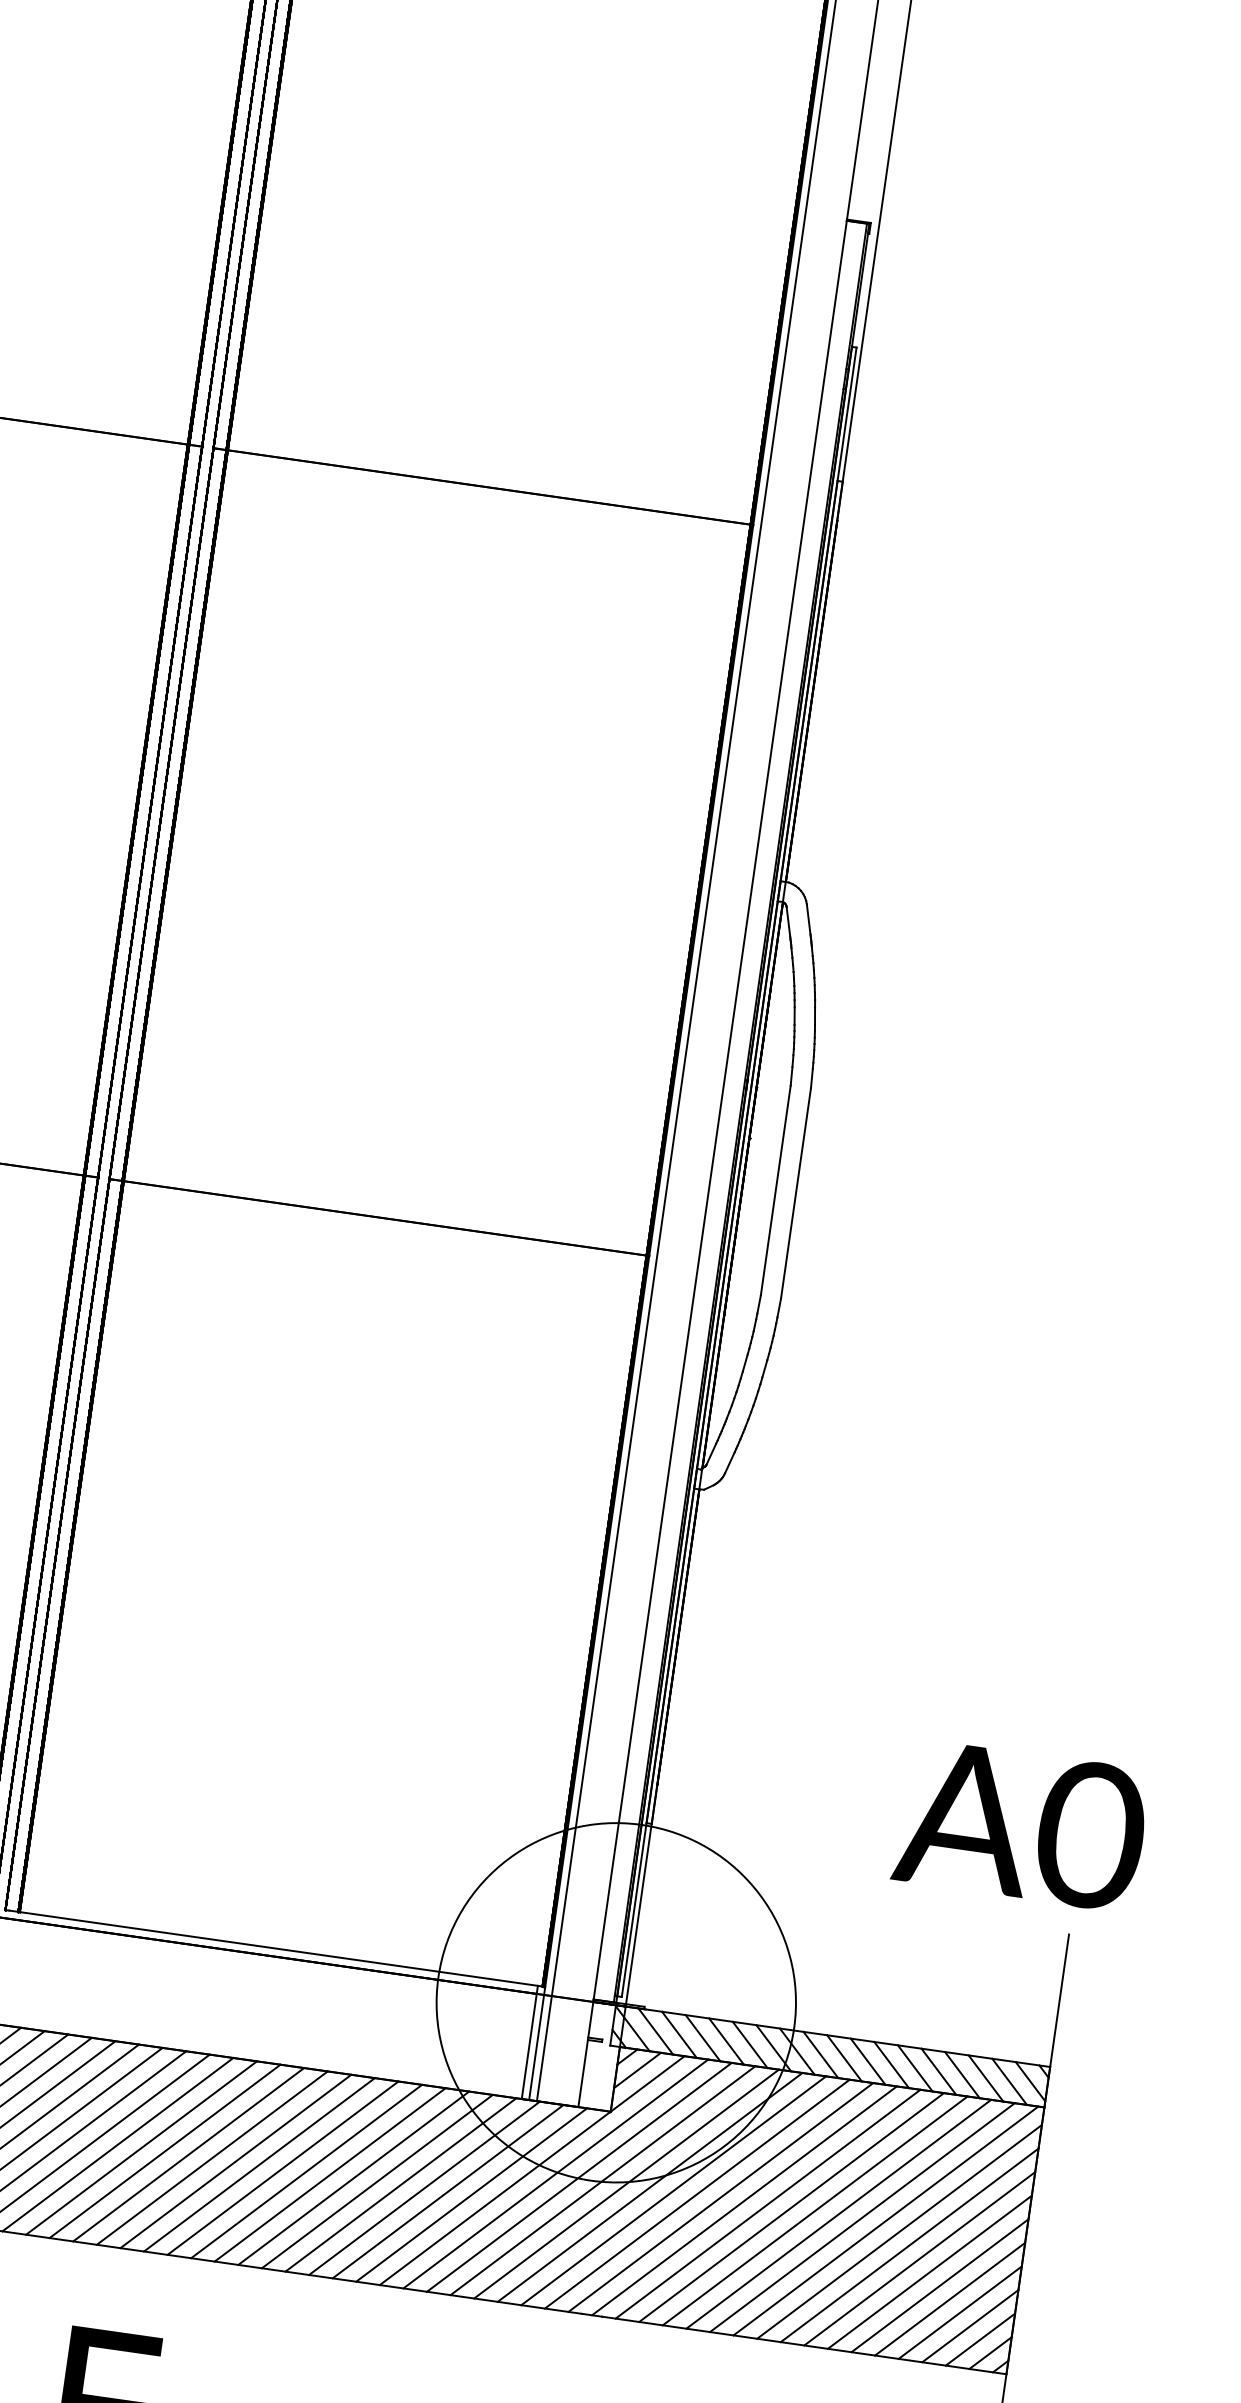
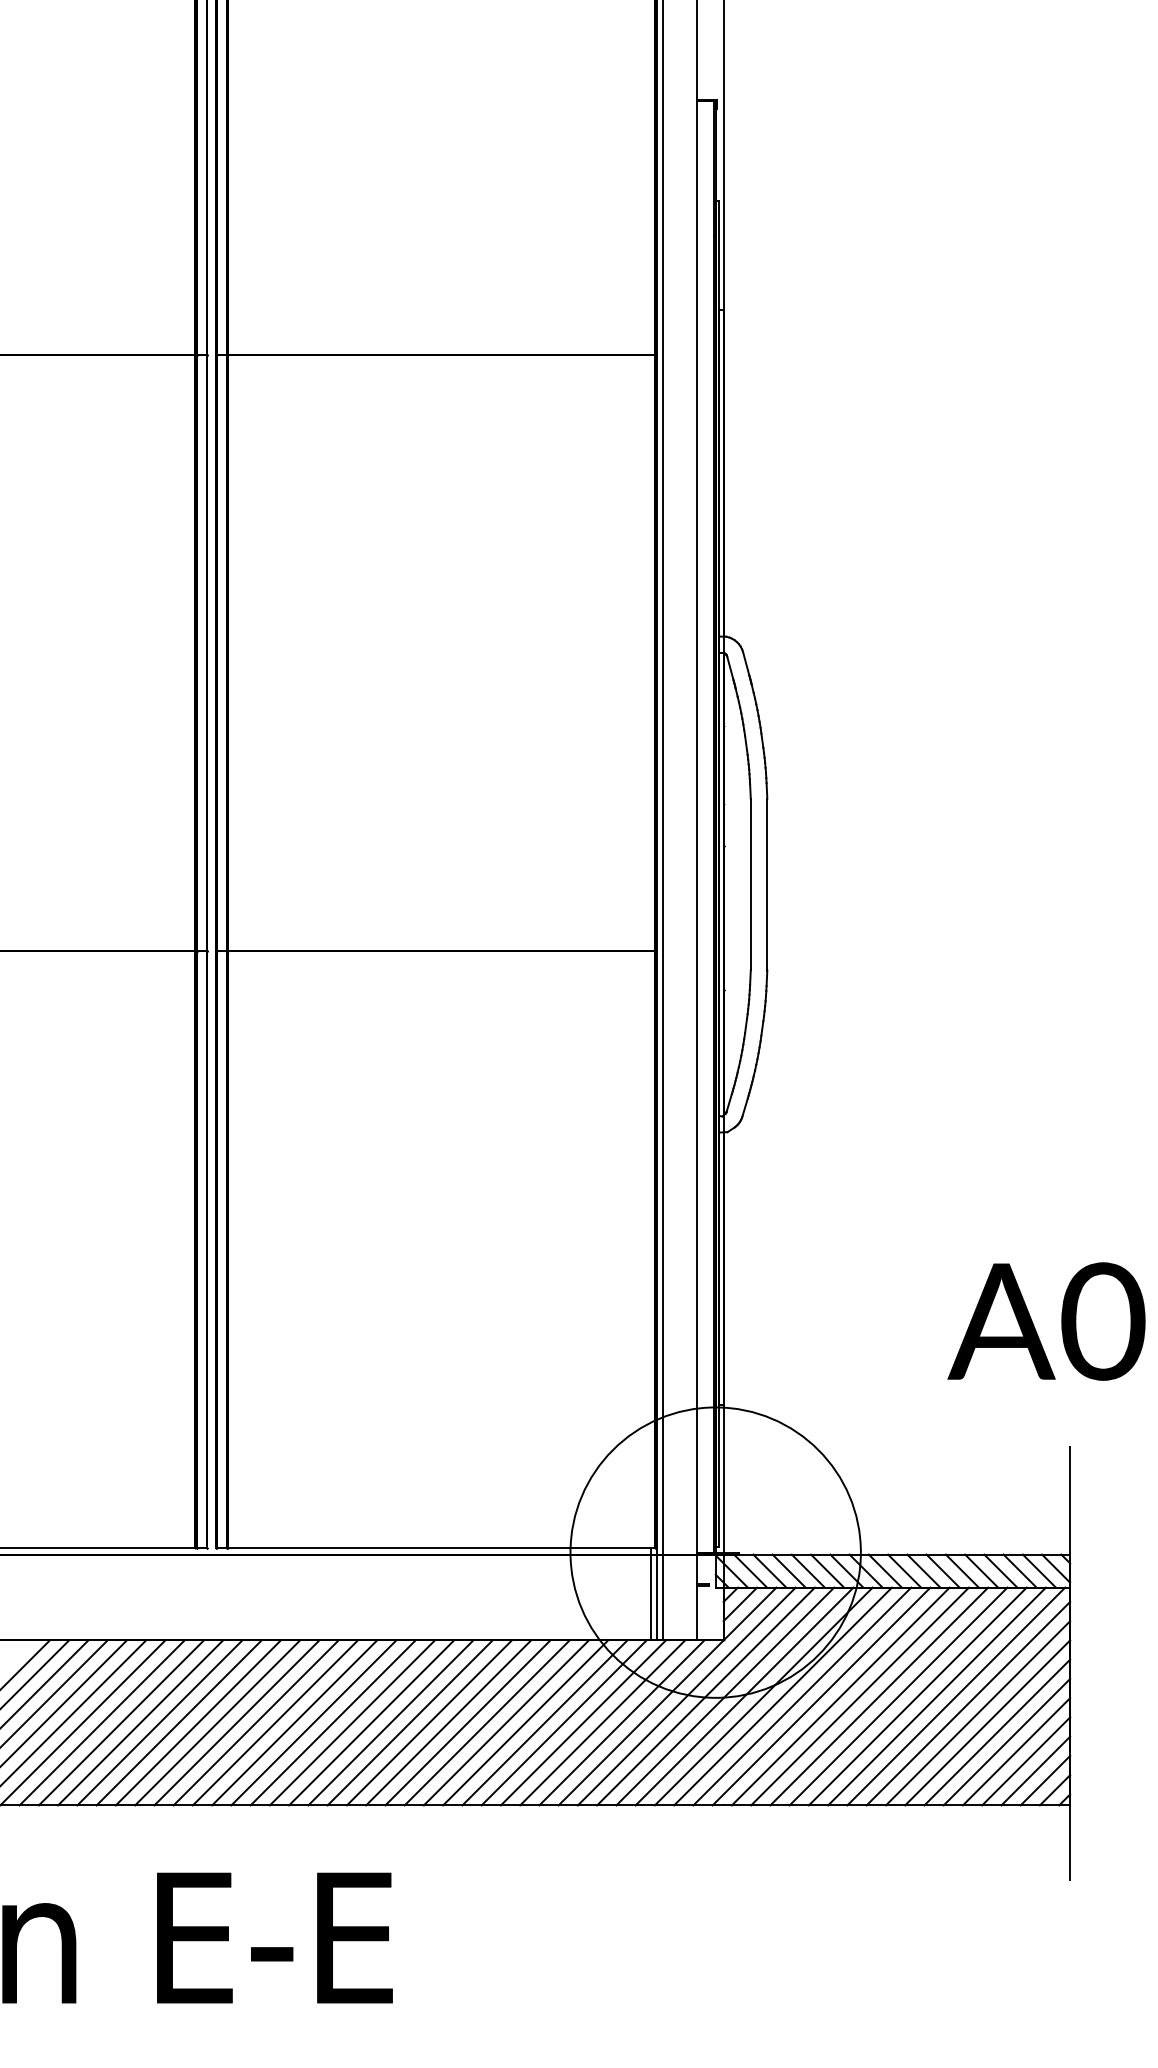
text: (1021, 1825) -> (1046, 1321), moved

